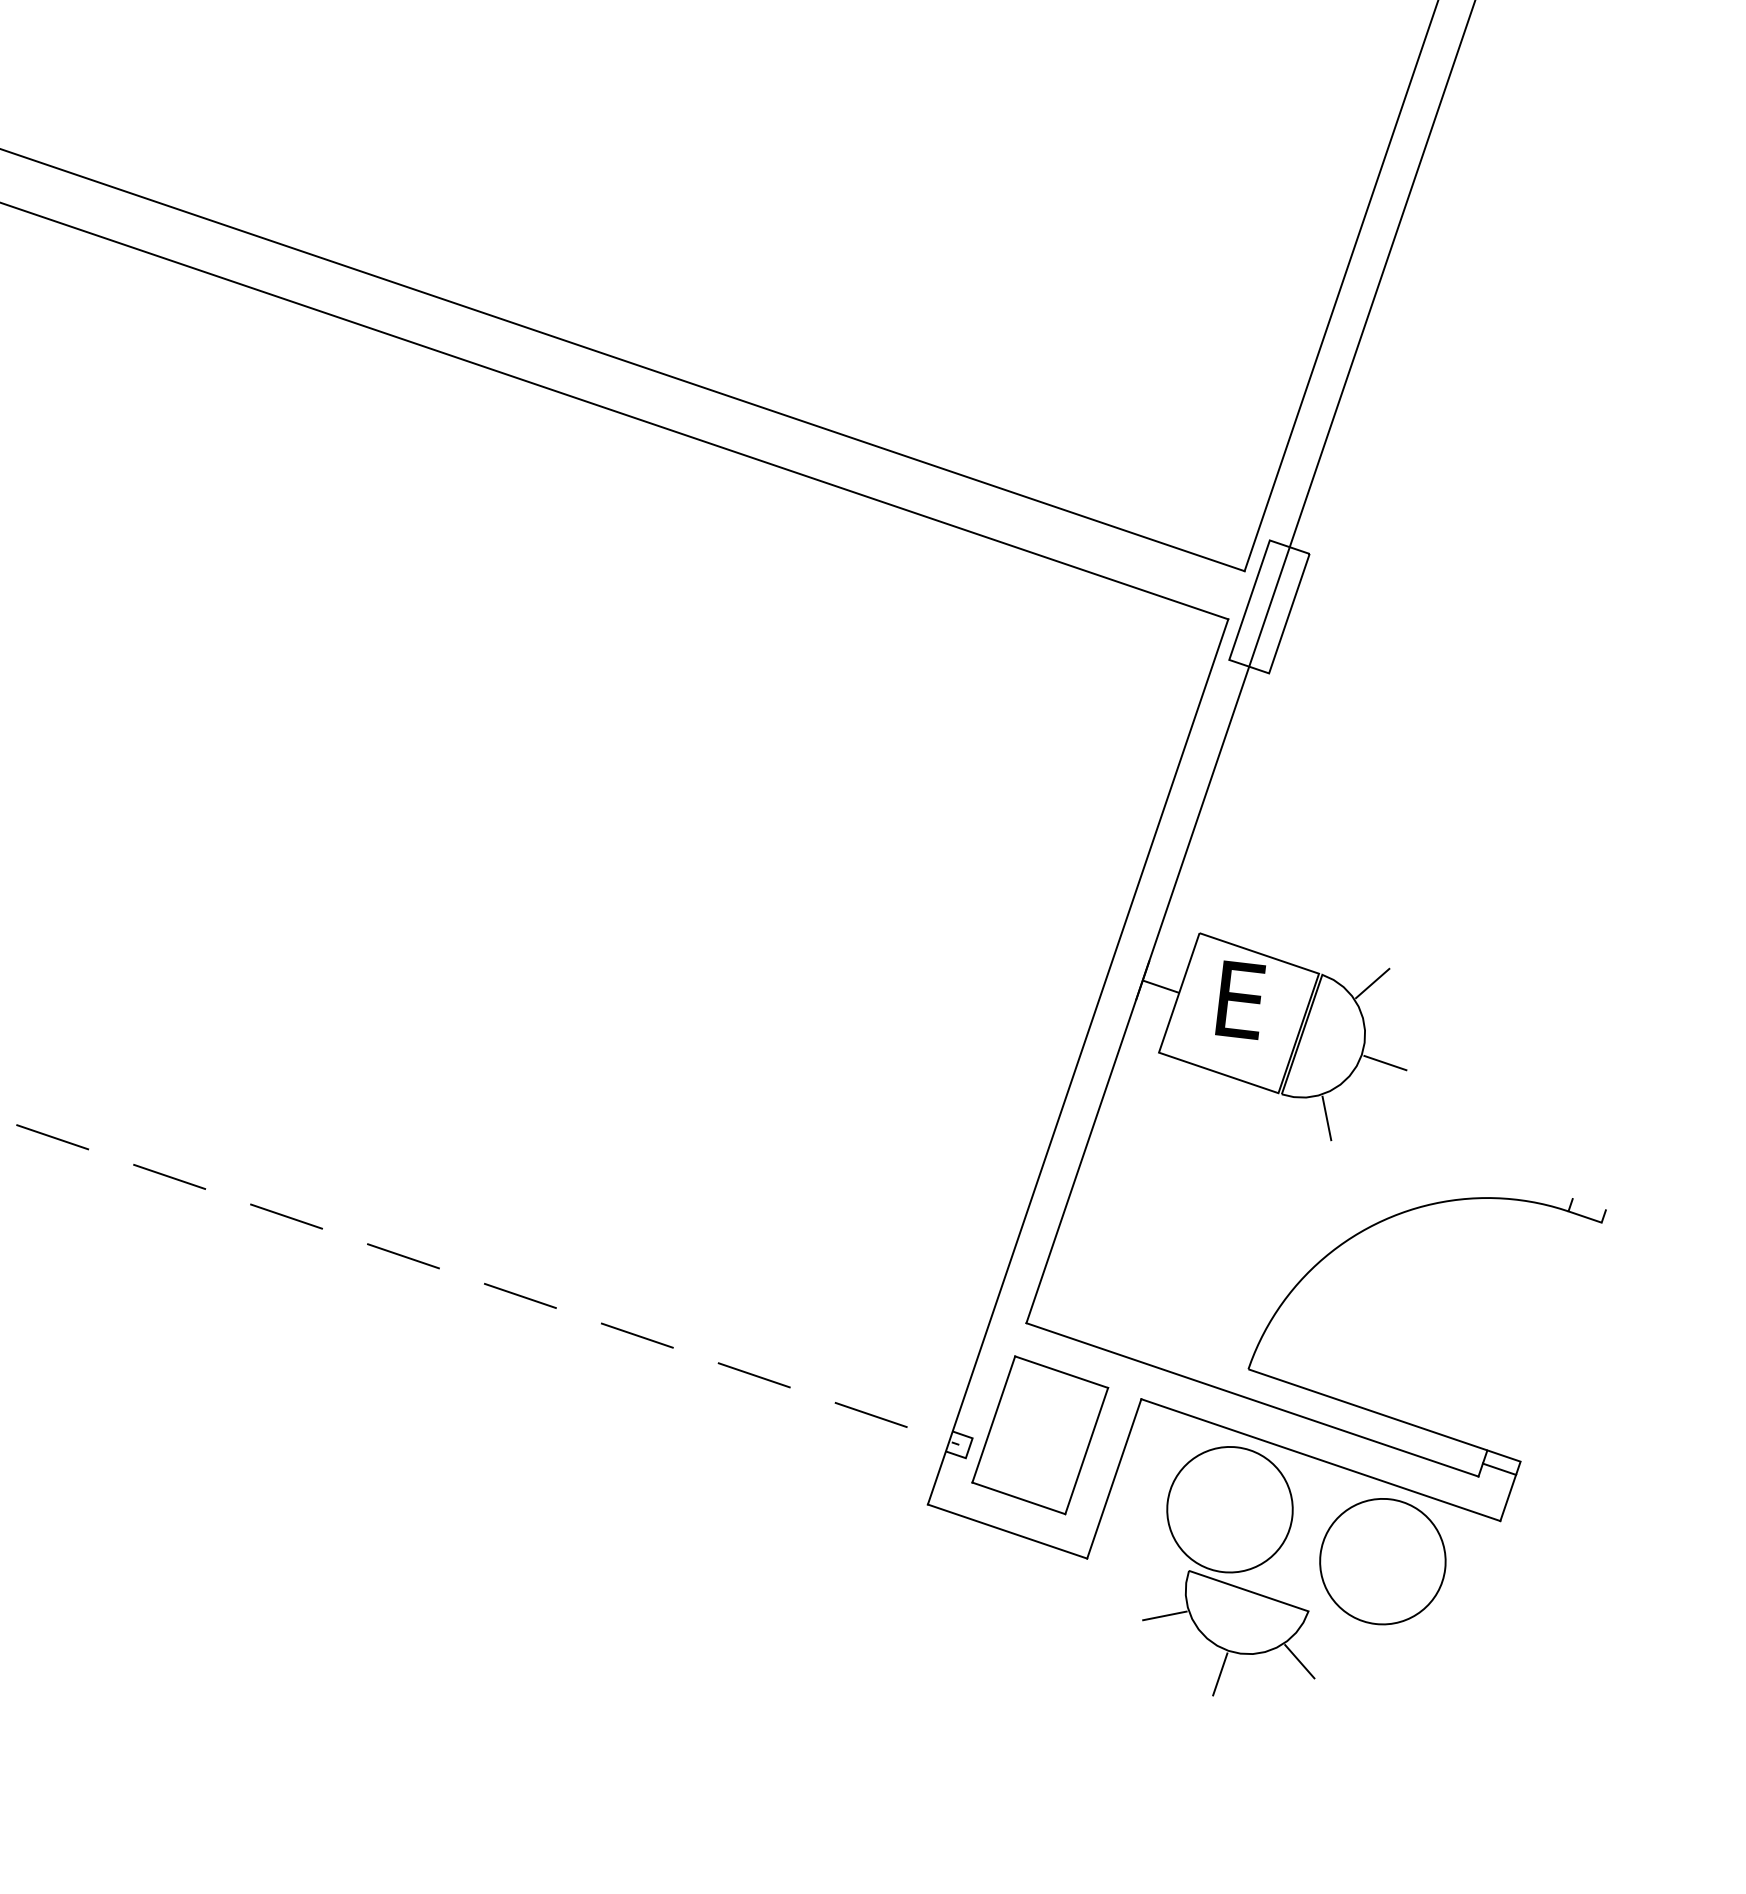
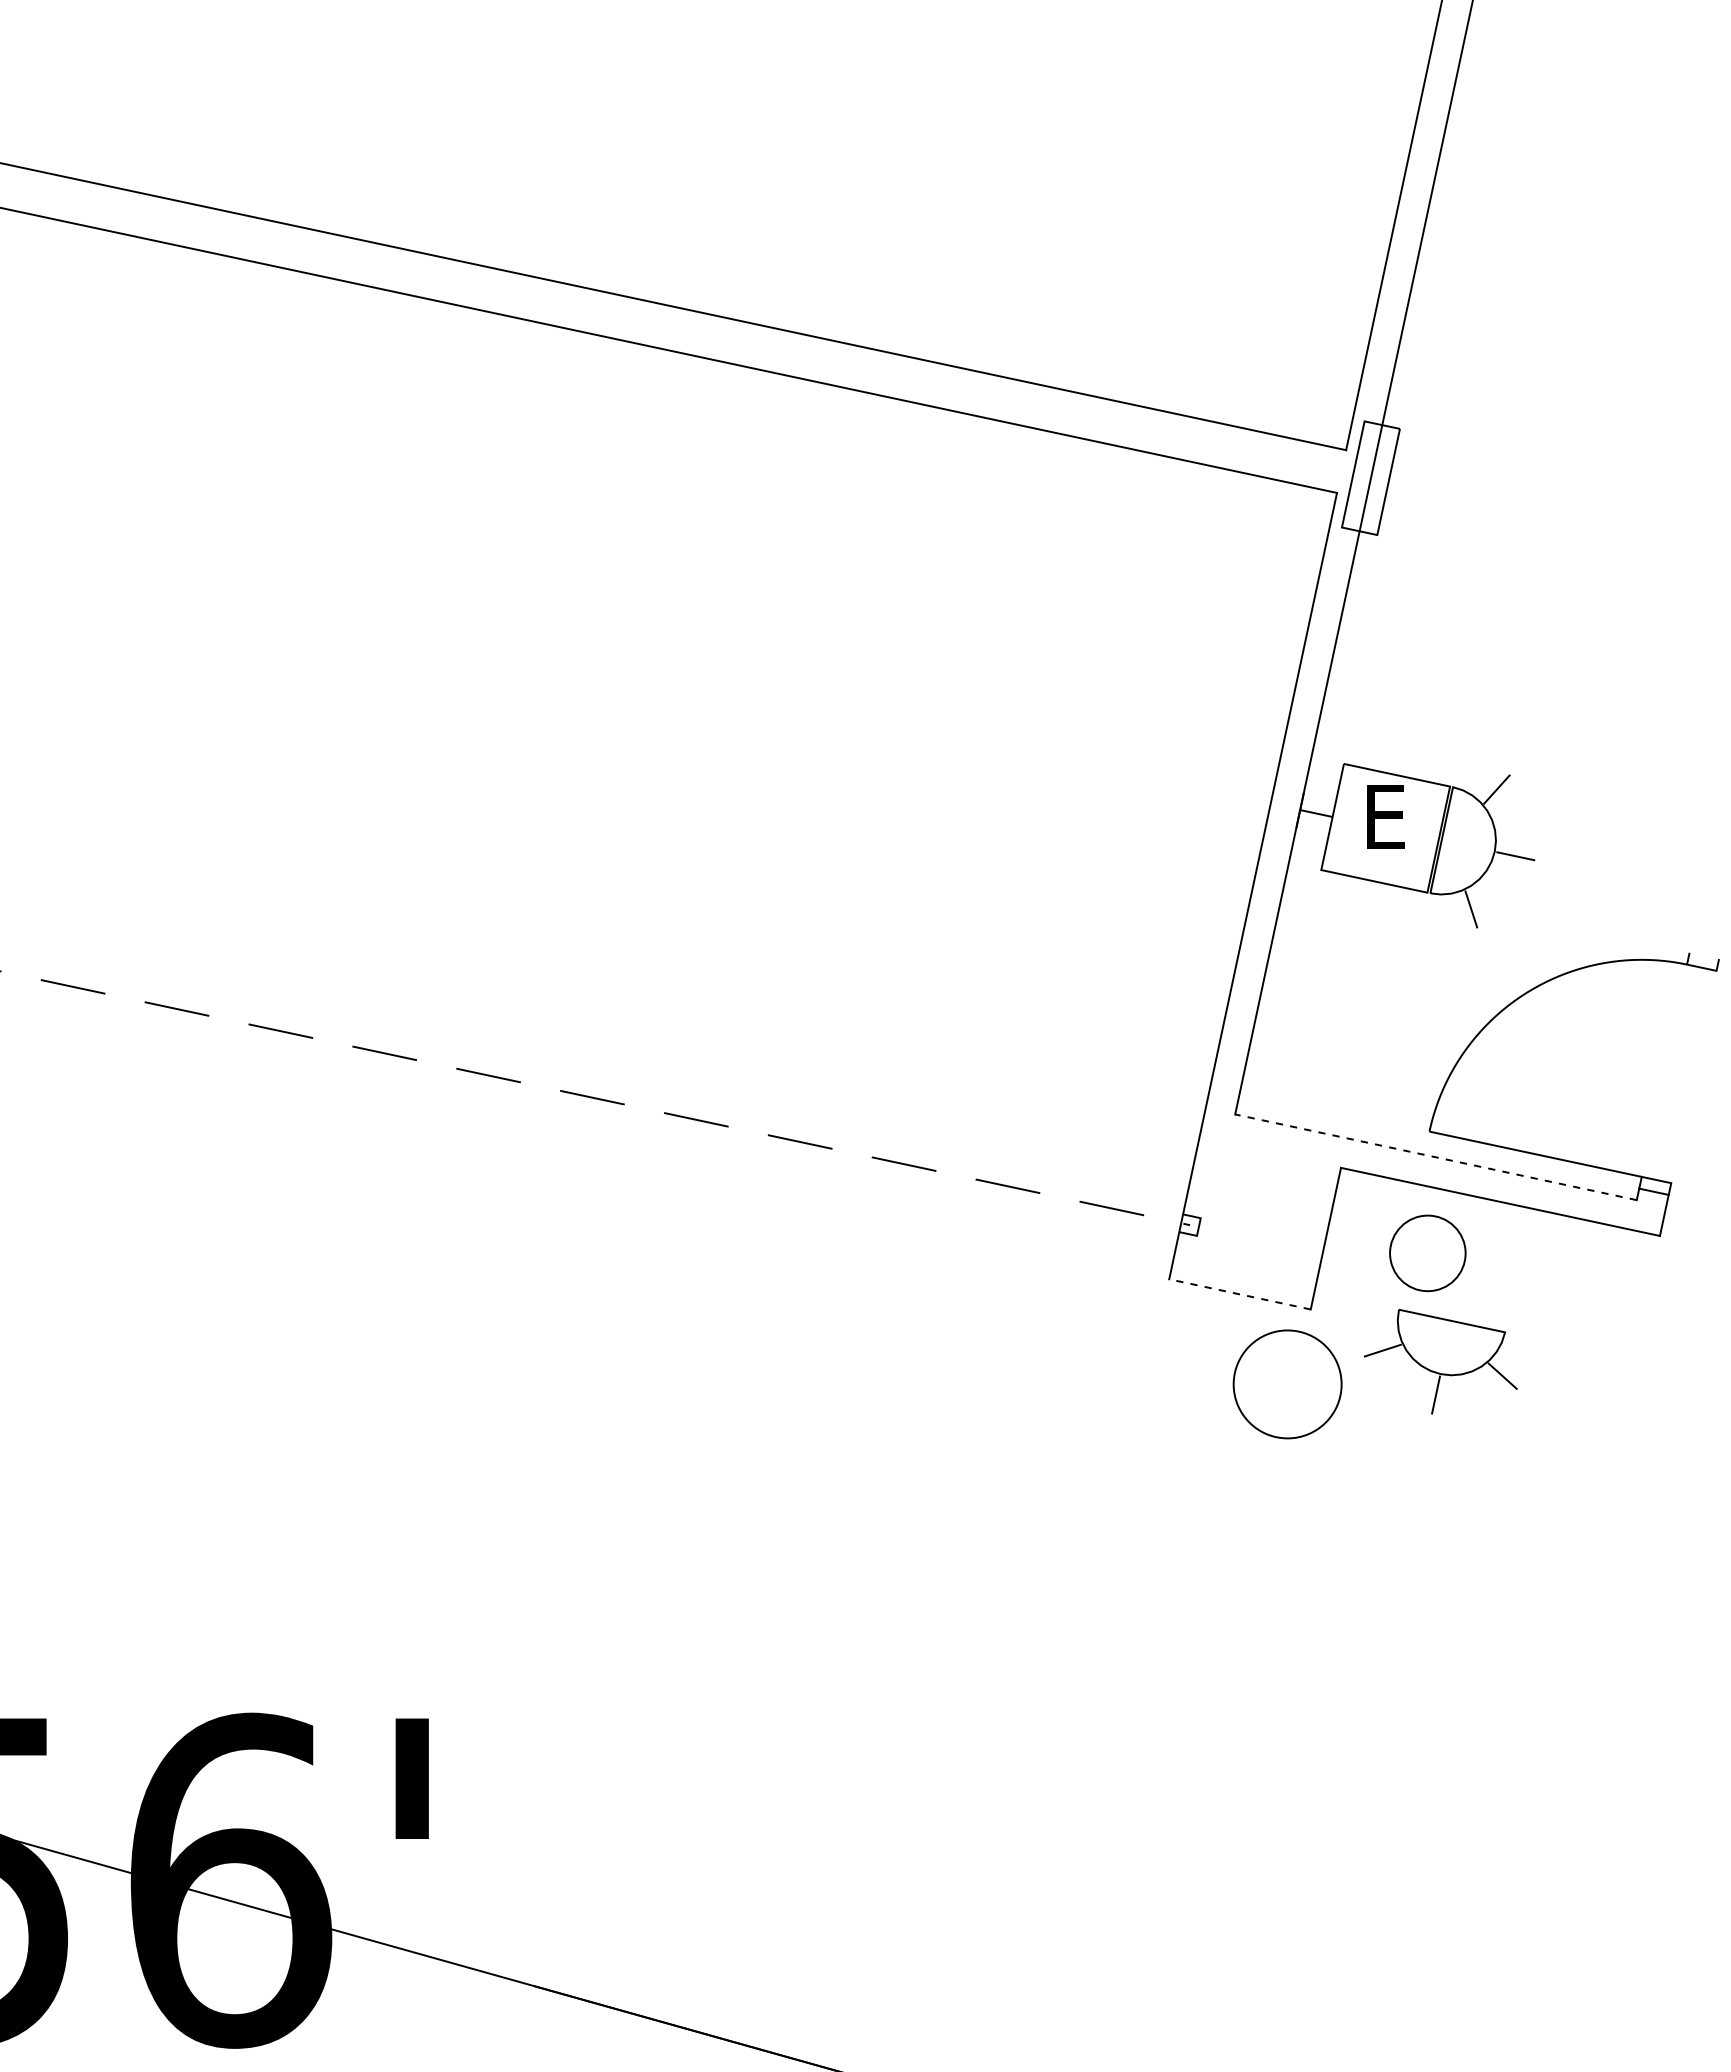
line: (1251, 1400) -> (1435, 1157), solid -> dashed
part: (1040, 1434) -> (1258, 1208), removed
circle: (1229, 1509) -> (1427, 1253), size x0.7
line: (1006, 1531) -> (1239, 1294), solid -> dashed
circle: (1382, 1561) -> (1287, 1384), moved

